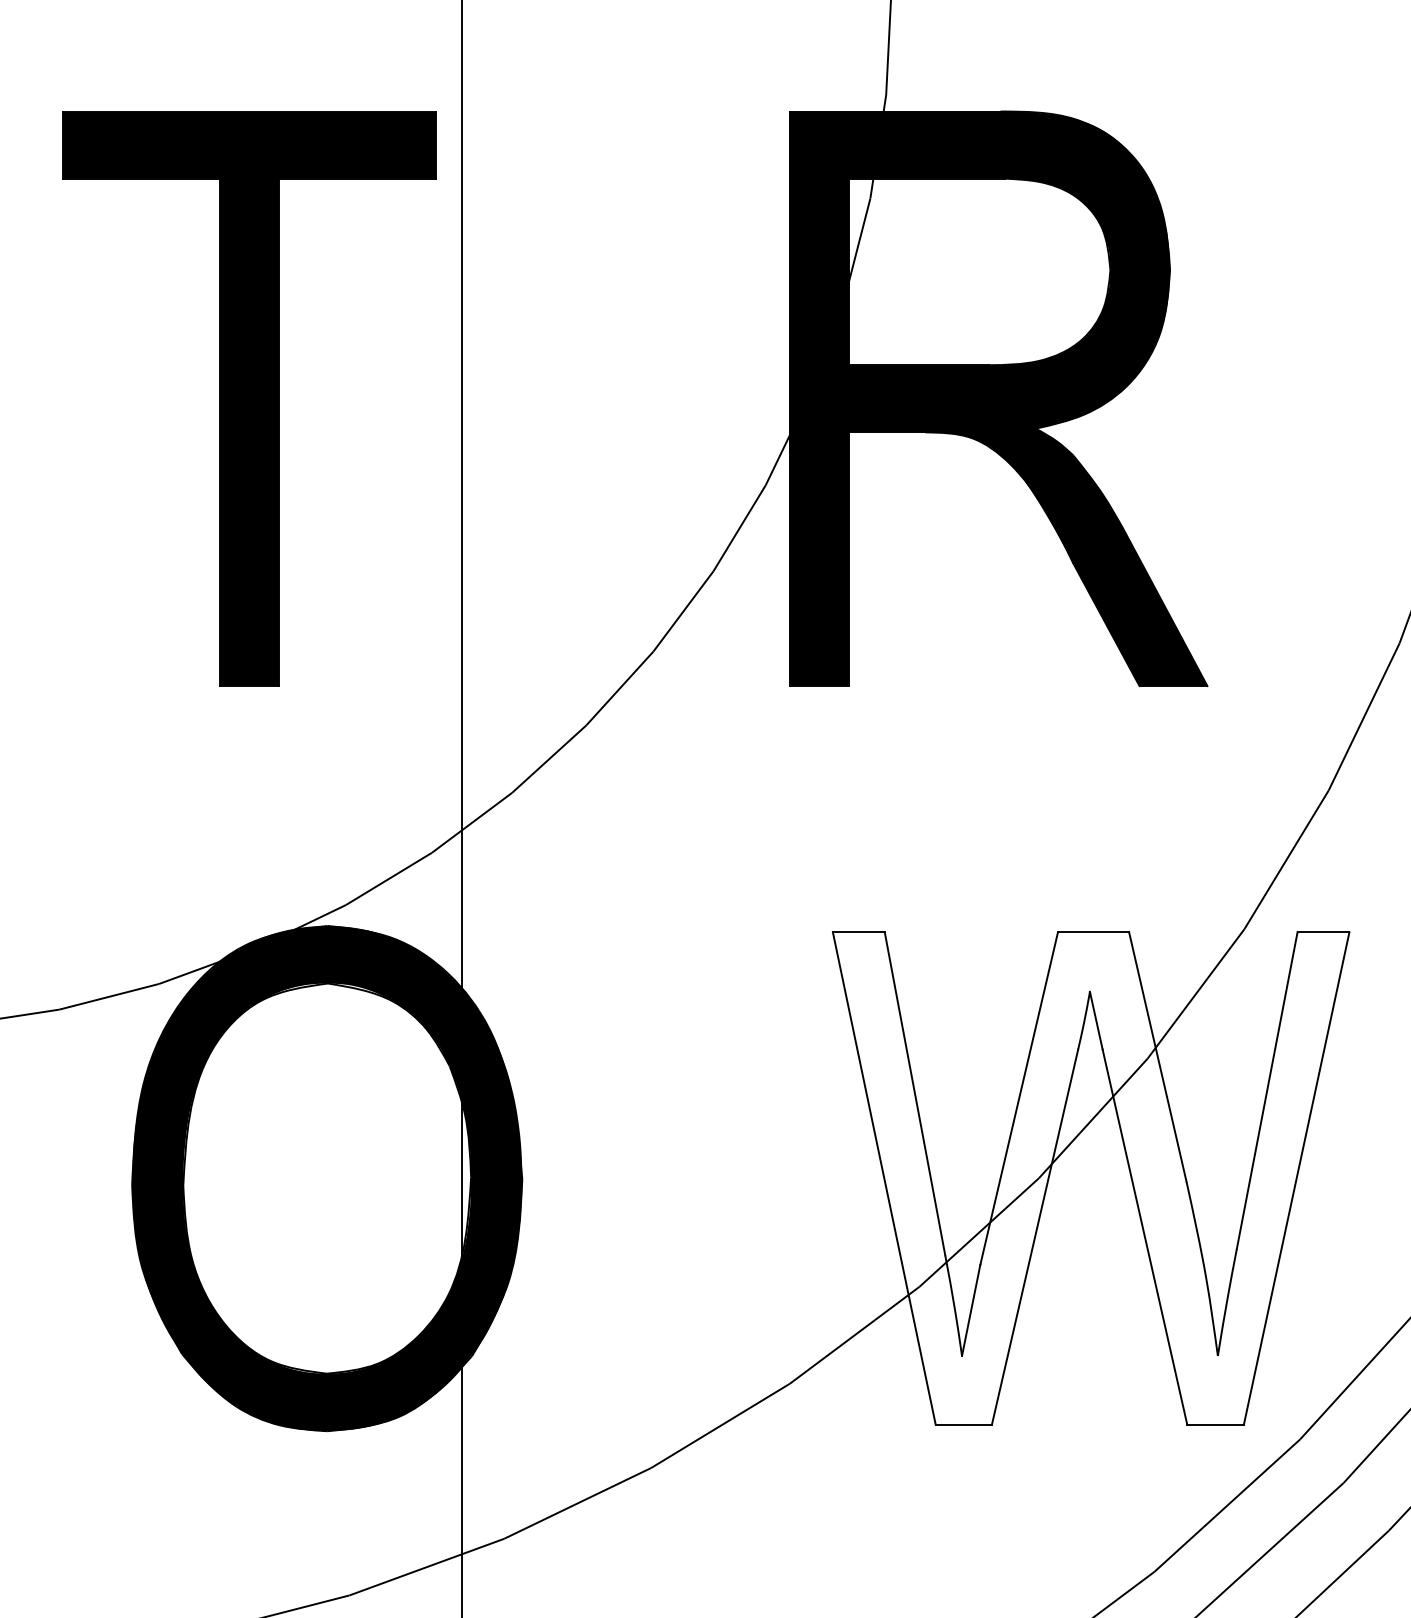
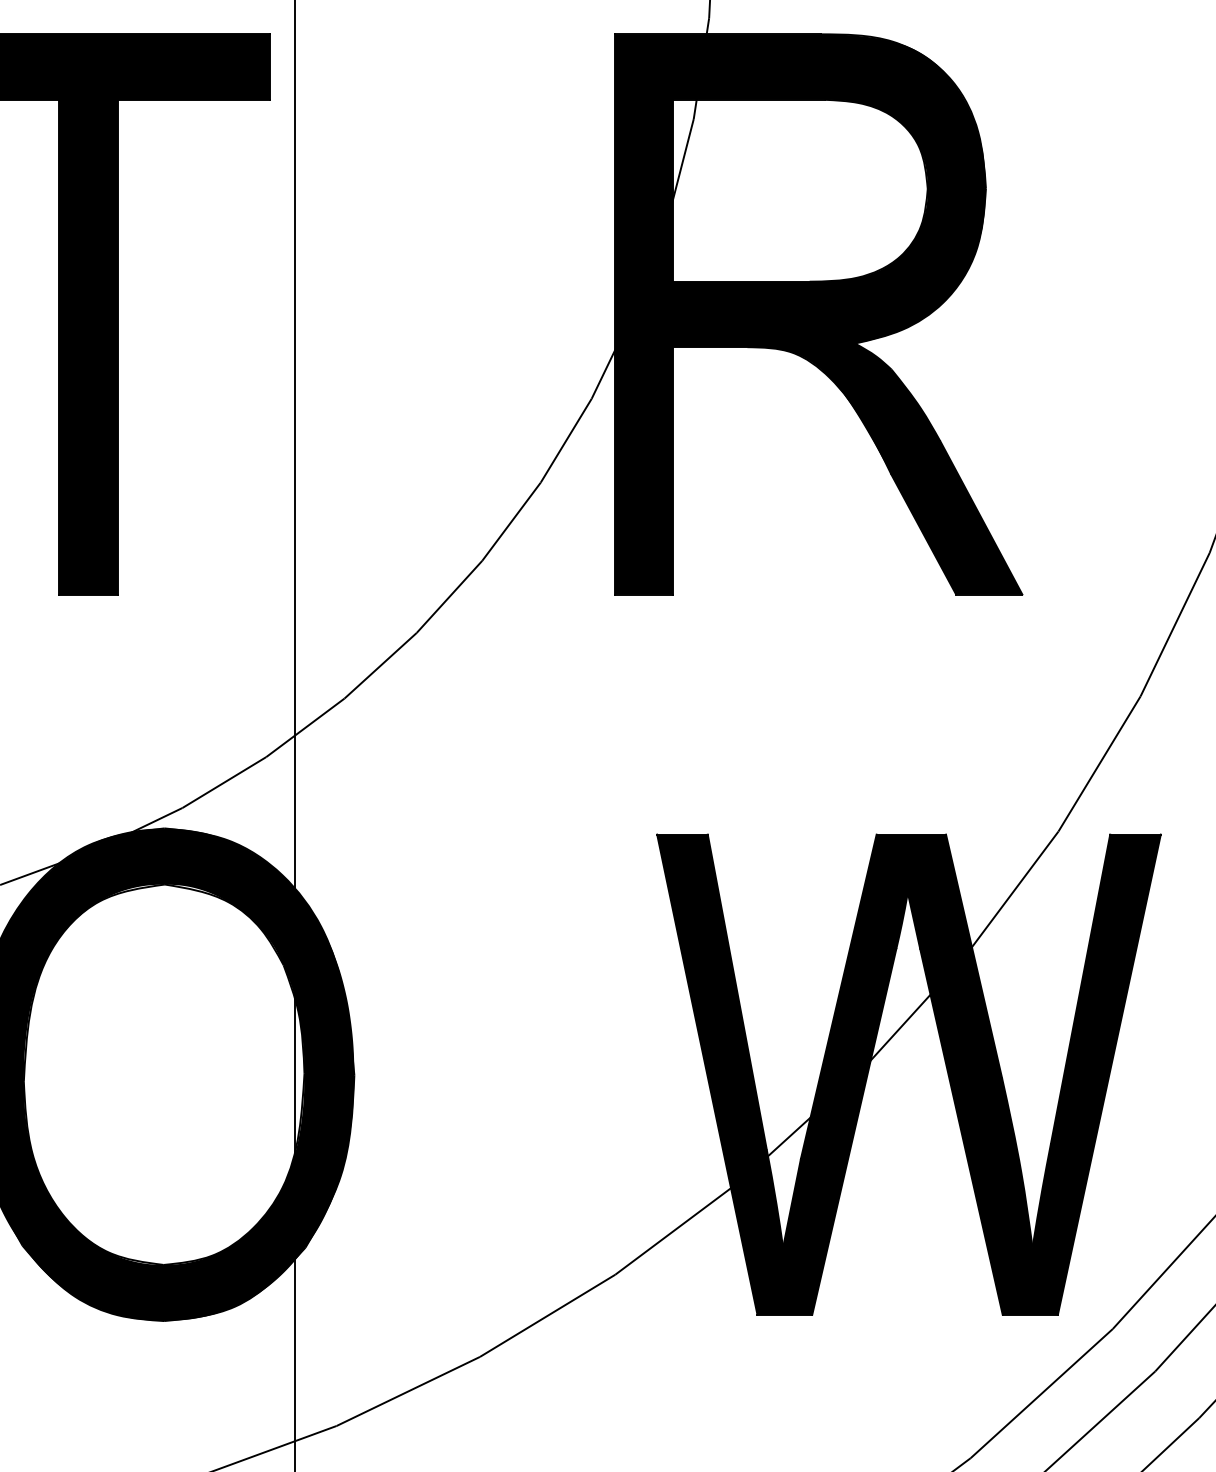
fill: (1090, 1178) -> (908, 1074), added

